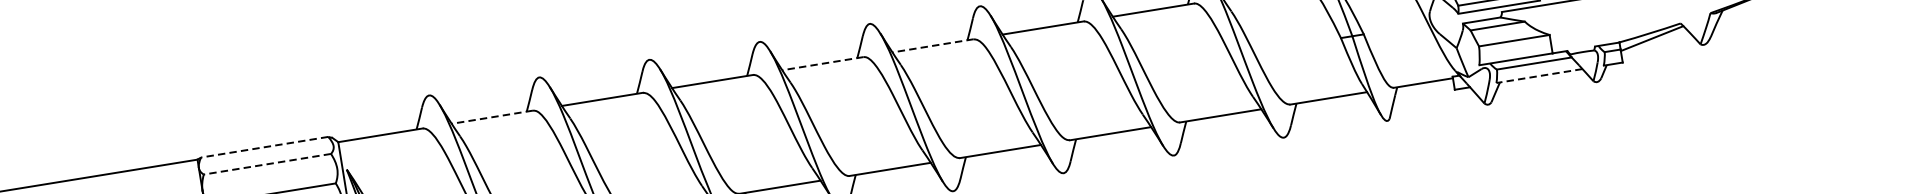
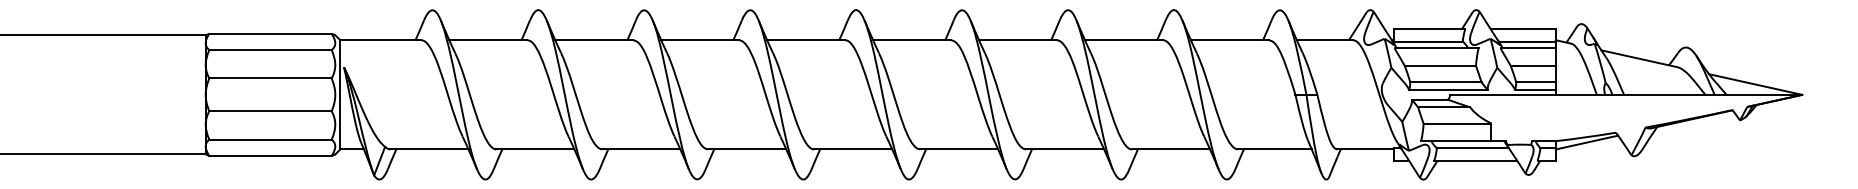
line: (932, 46) -> (911, 40), dashed -> solid
line: (822, 64) -> (805, 40), dashed -> solid
line: (1539, 76) -> (1475, 160), dashed -> solid
line: (491, 117) -> (487, 40), dashed -> solid
line: (264, 146) -> (270, 33), dashed -> solid
line: (267, 164) -> (270, 50), dashed -> solid

